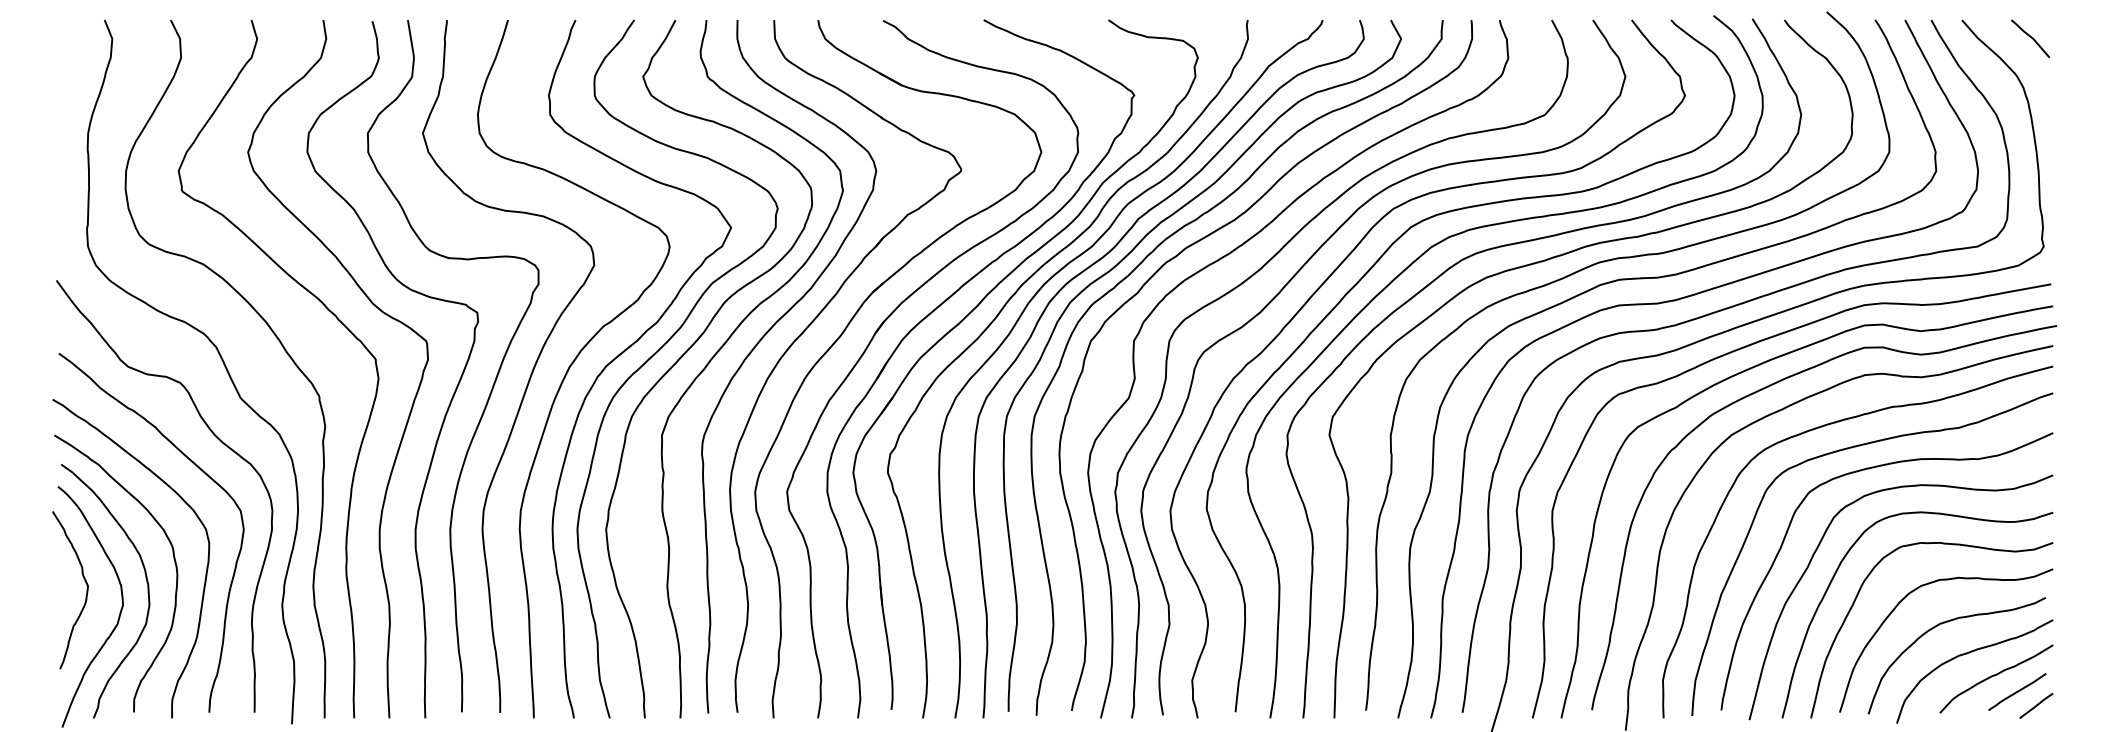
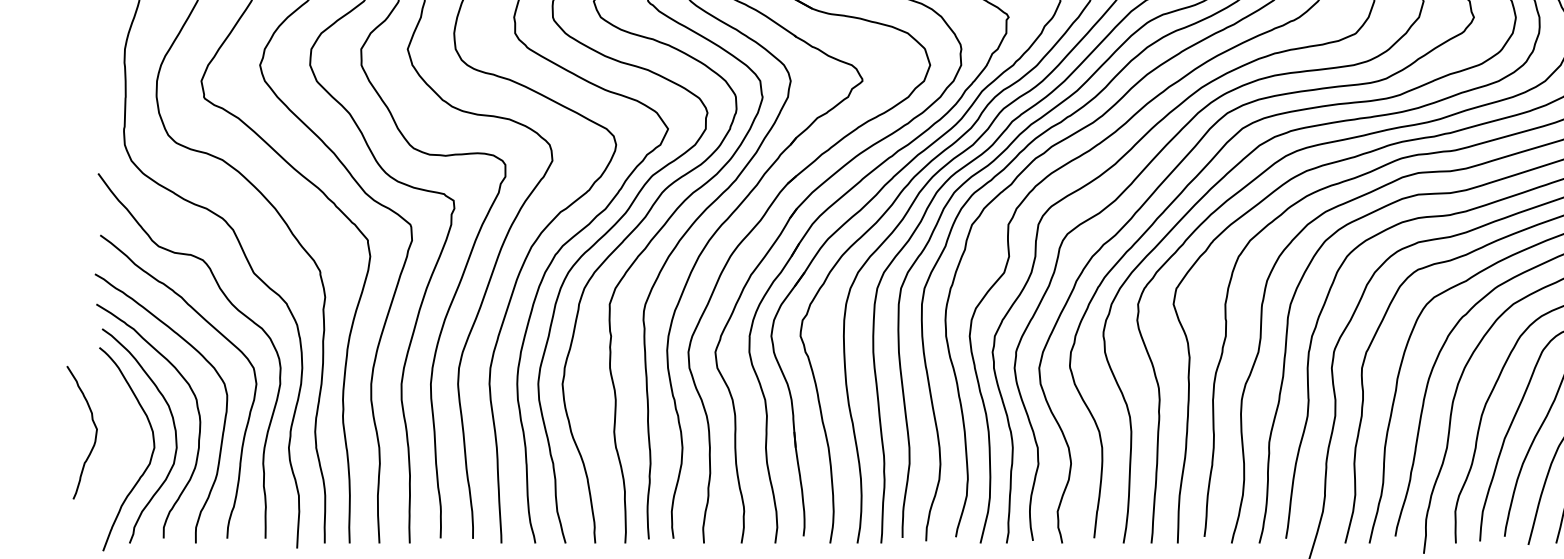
curve: (86, 590) -> (95, 432), moved

